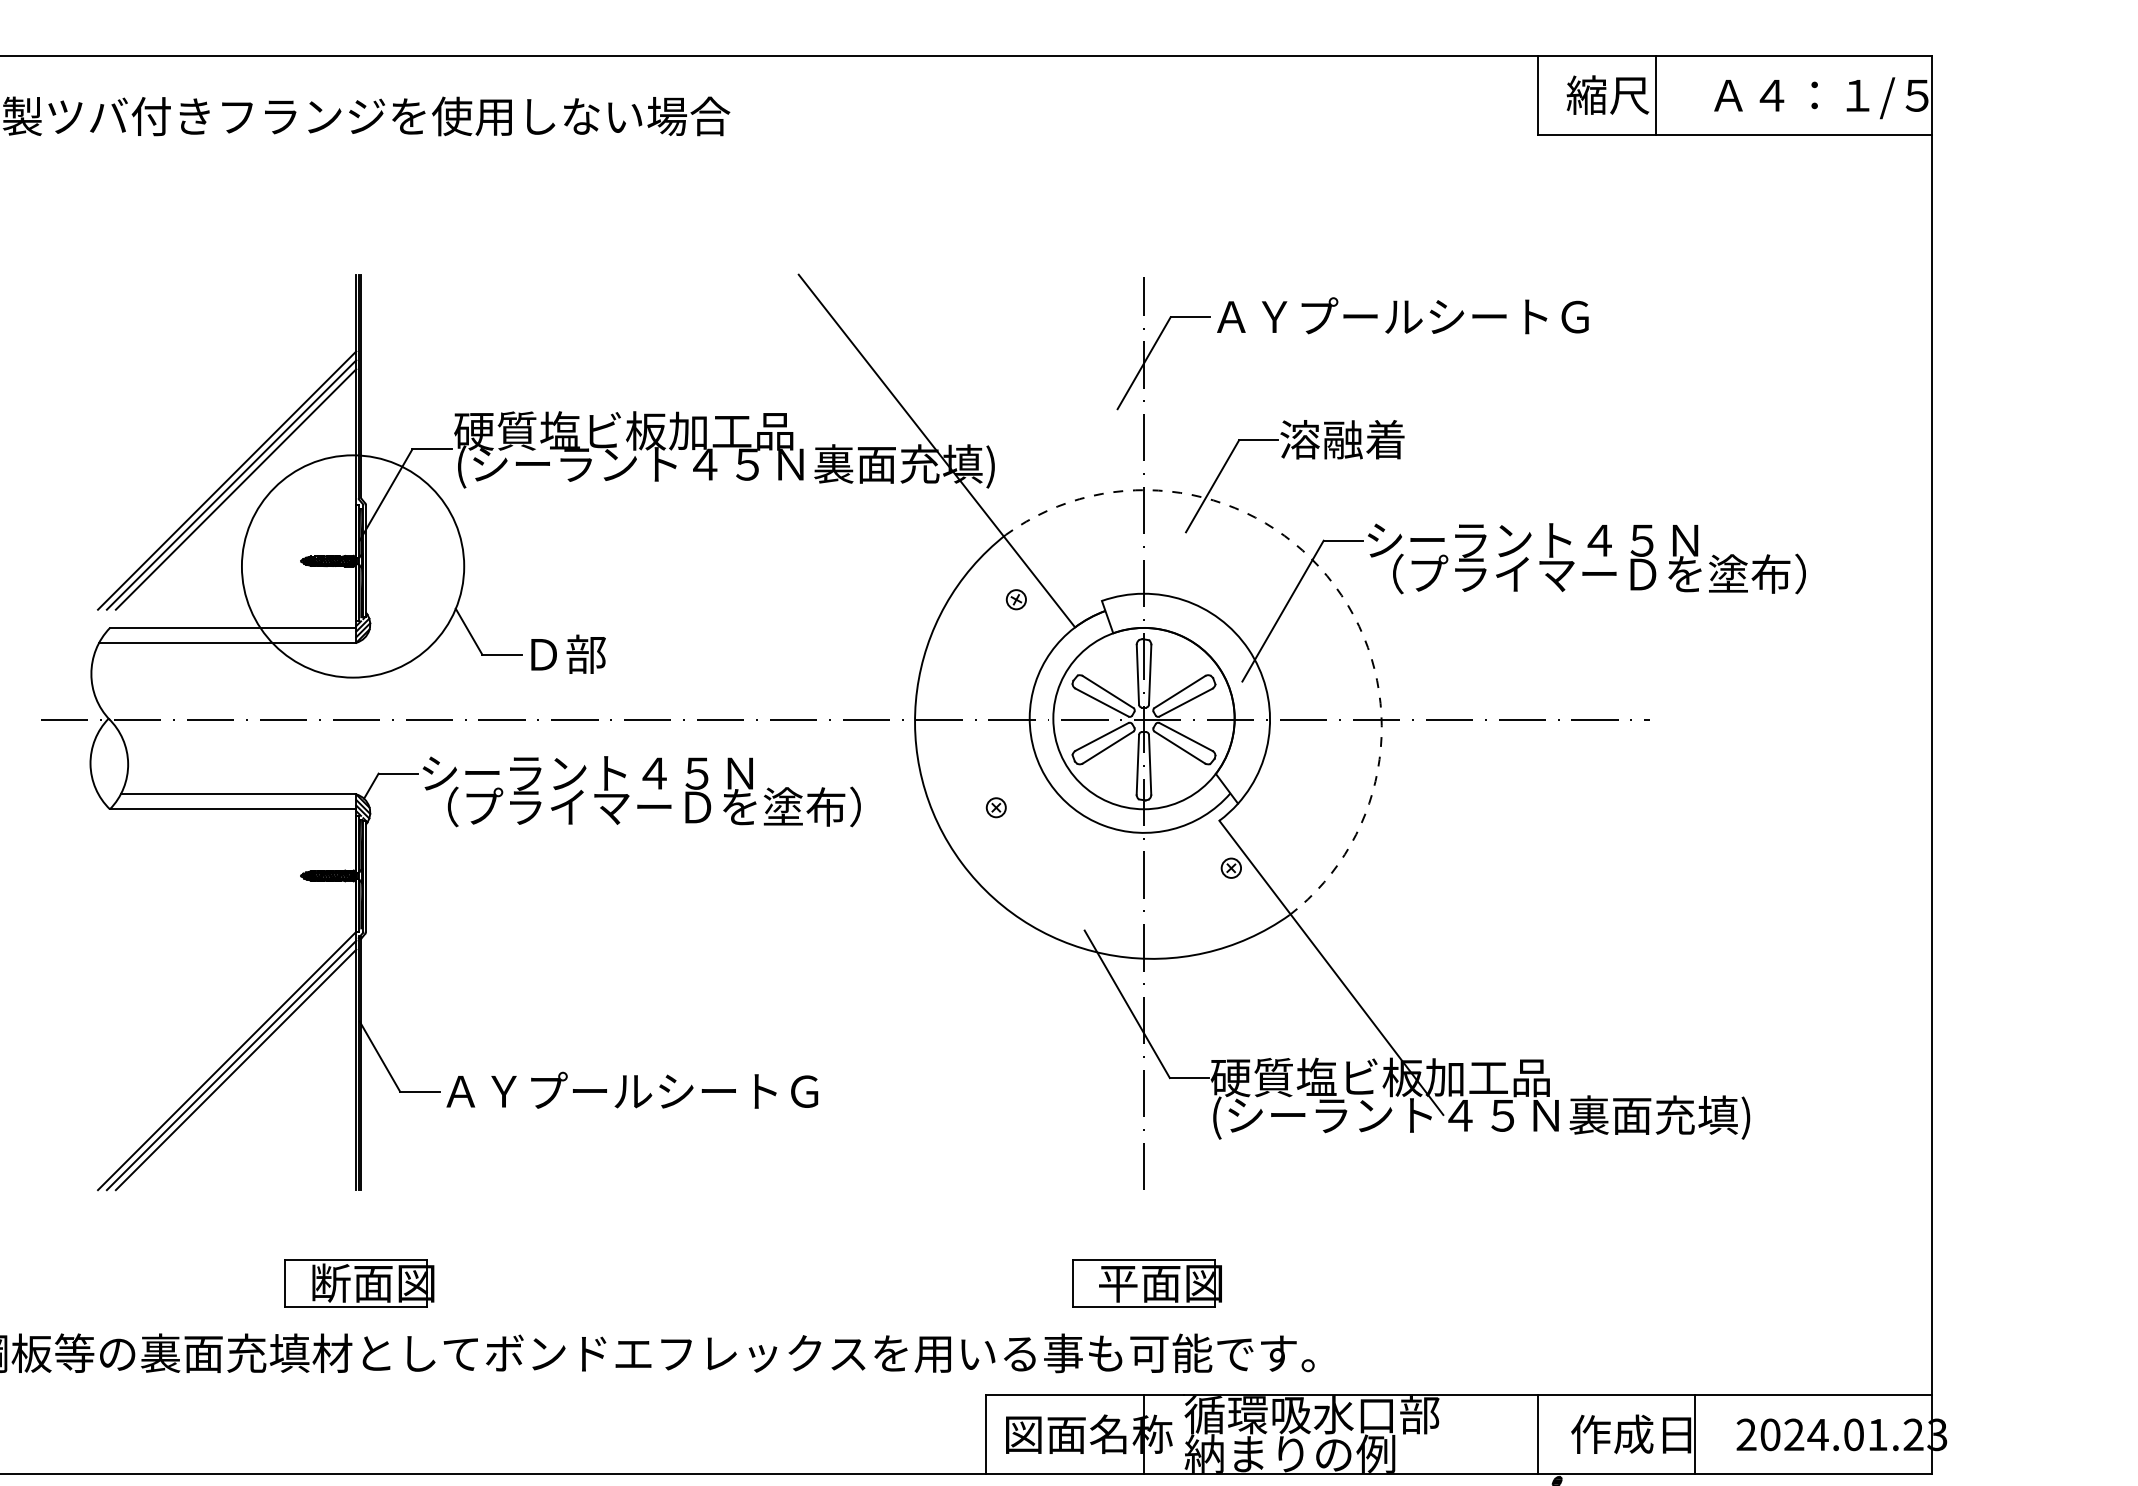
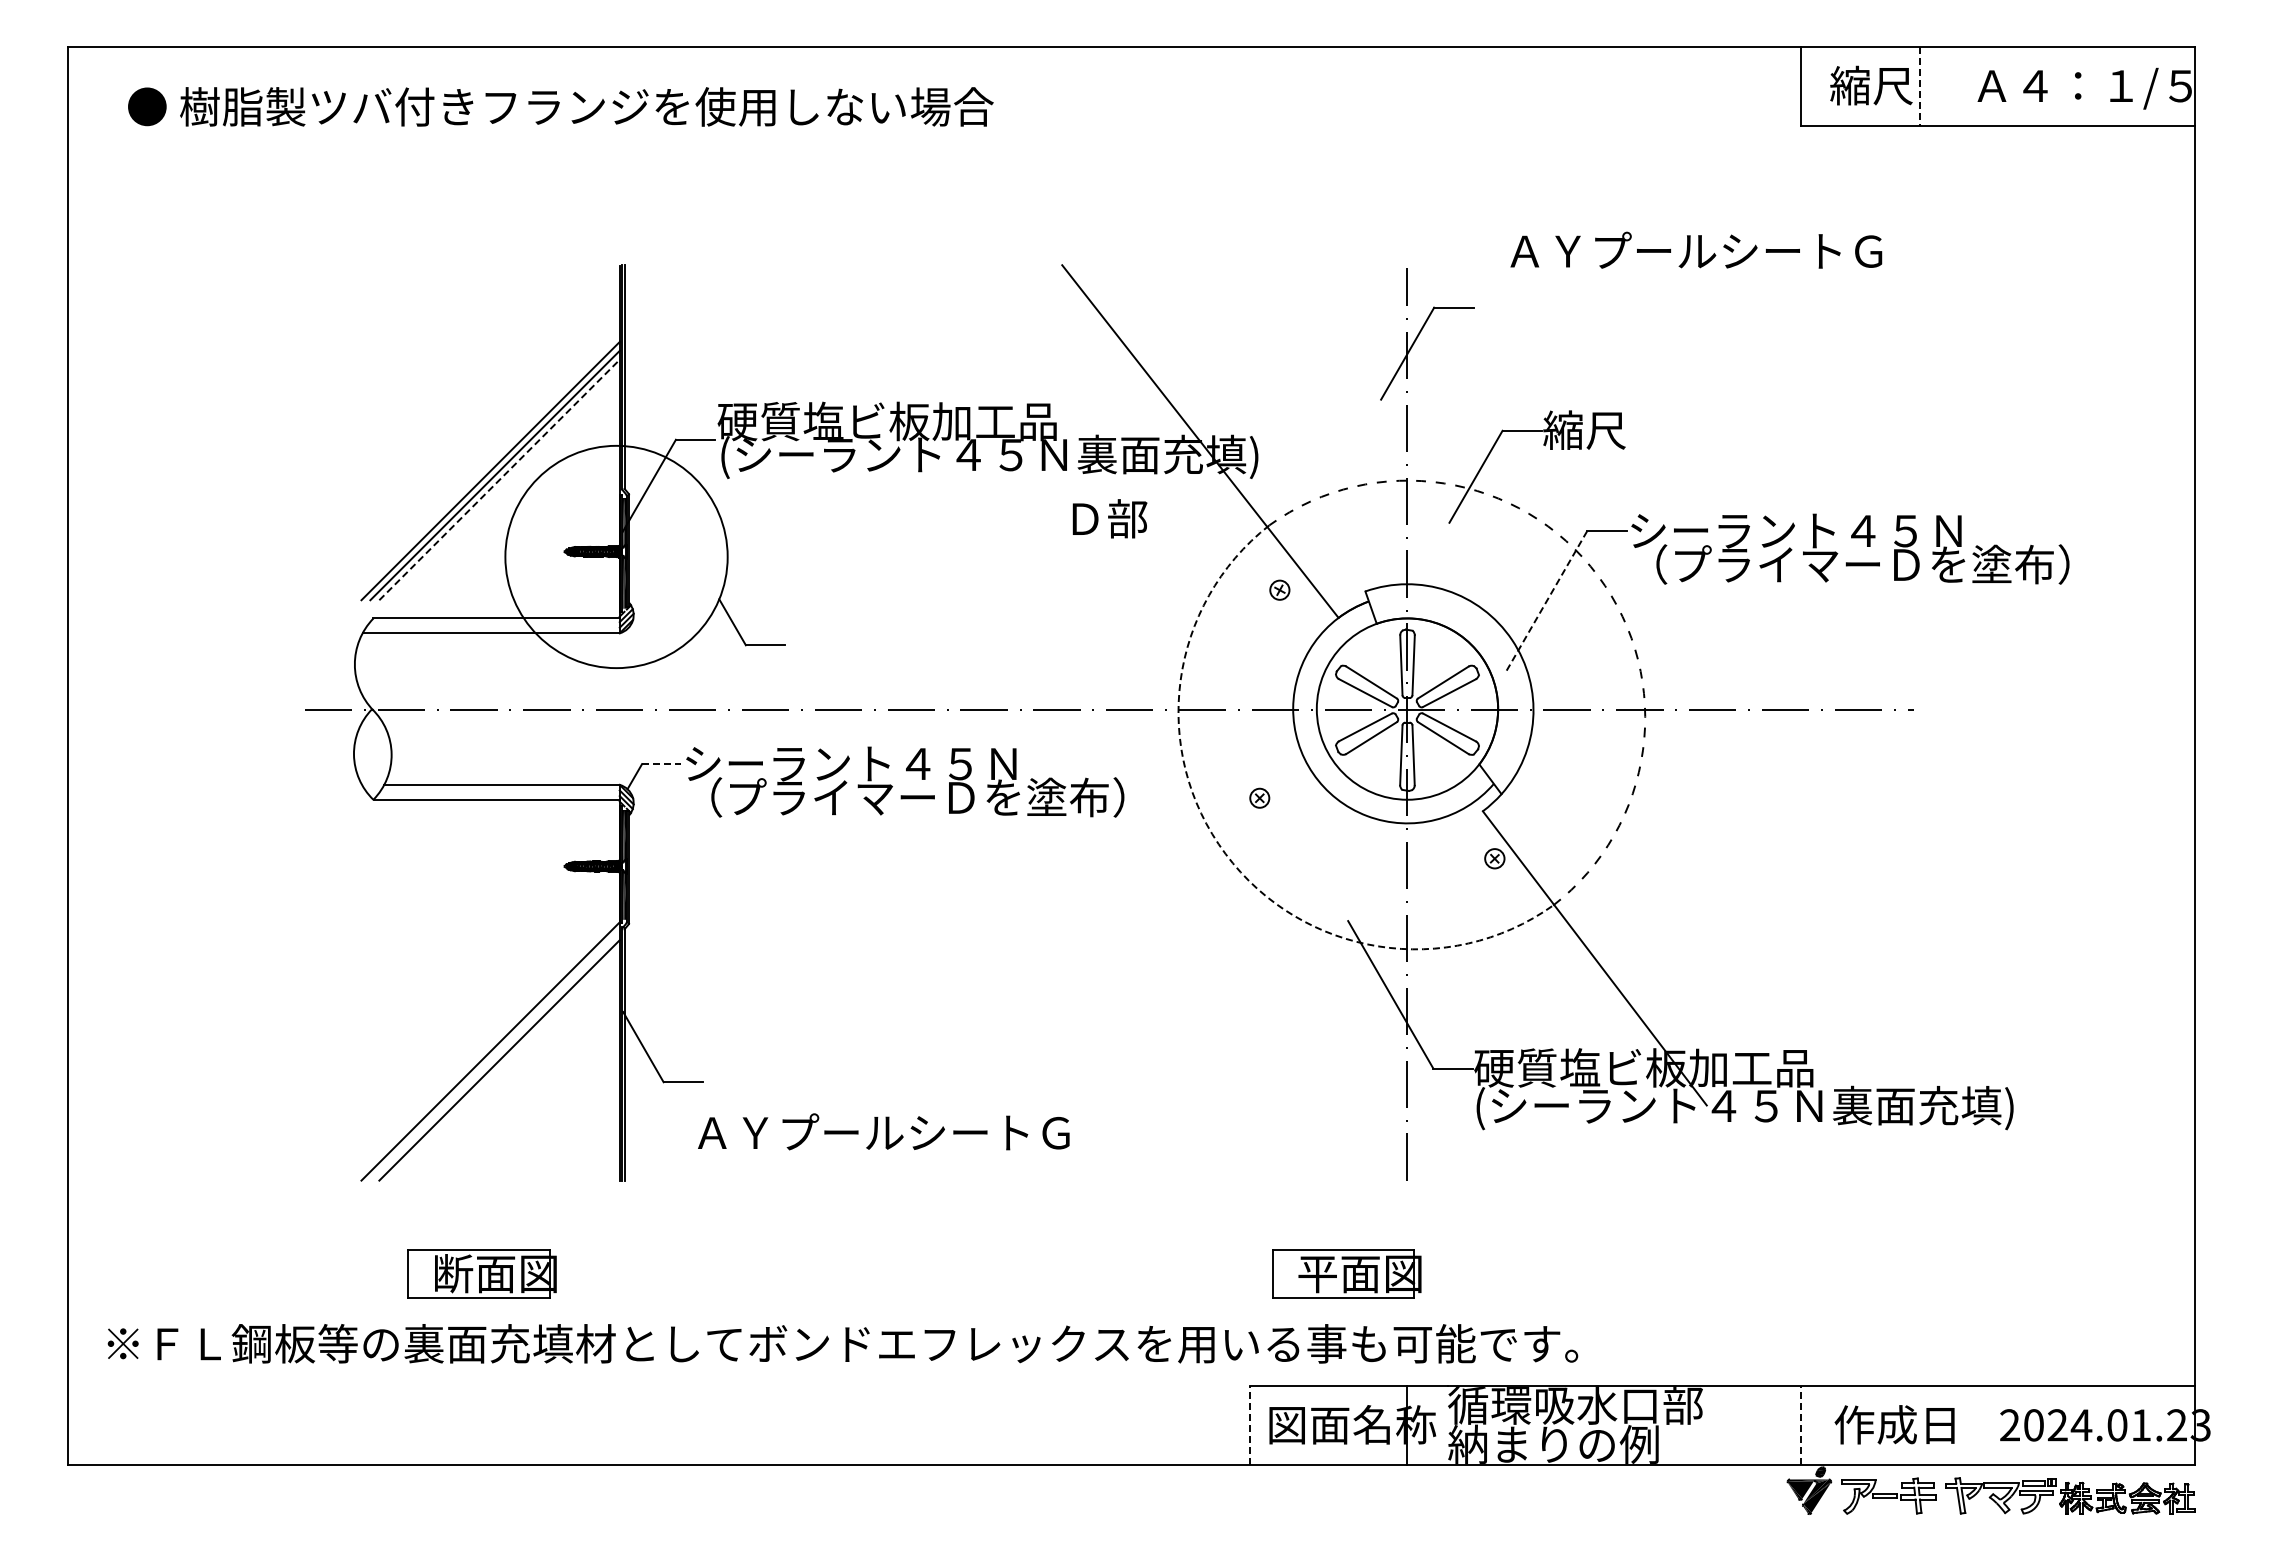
line: (1656, 96) -> (1919, 86), solid -> dashed
text: (1403, 315) -> (1696, 249), moved
text: (1342, 439) -> (1605, 429), 溶融着 -> 縮尺
line: (236, 489) -> (499, 479), solid -> dashed
line: (1283, 612) -> (1546, 602), solid -> dashed
text: (568, 654) -> (1109, 518), moved
line: (398, 774) -> (661, 764), solid -> dashed
arc: (962, 863) -> (1225, 853), solid -> dashed
line: (231, 1065) -> (494, 1055), removed
text: (632, 1090) -> (883, 1131), moved
part: (359, 1283) -> (481, 1273), moved
part: (1147, 1283) -> (1346, 1273), moved
line: (986, 1434) -> (1249, 1424), solid -> dashed
line: (1538, 1434) -> (1801, 1424), solid -> dashed
line: (1695, 1434) -> (1958, 1424), removed

